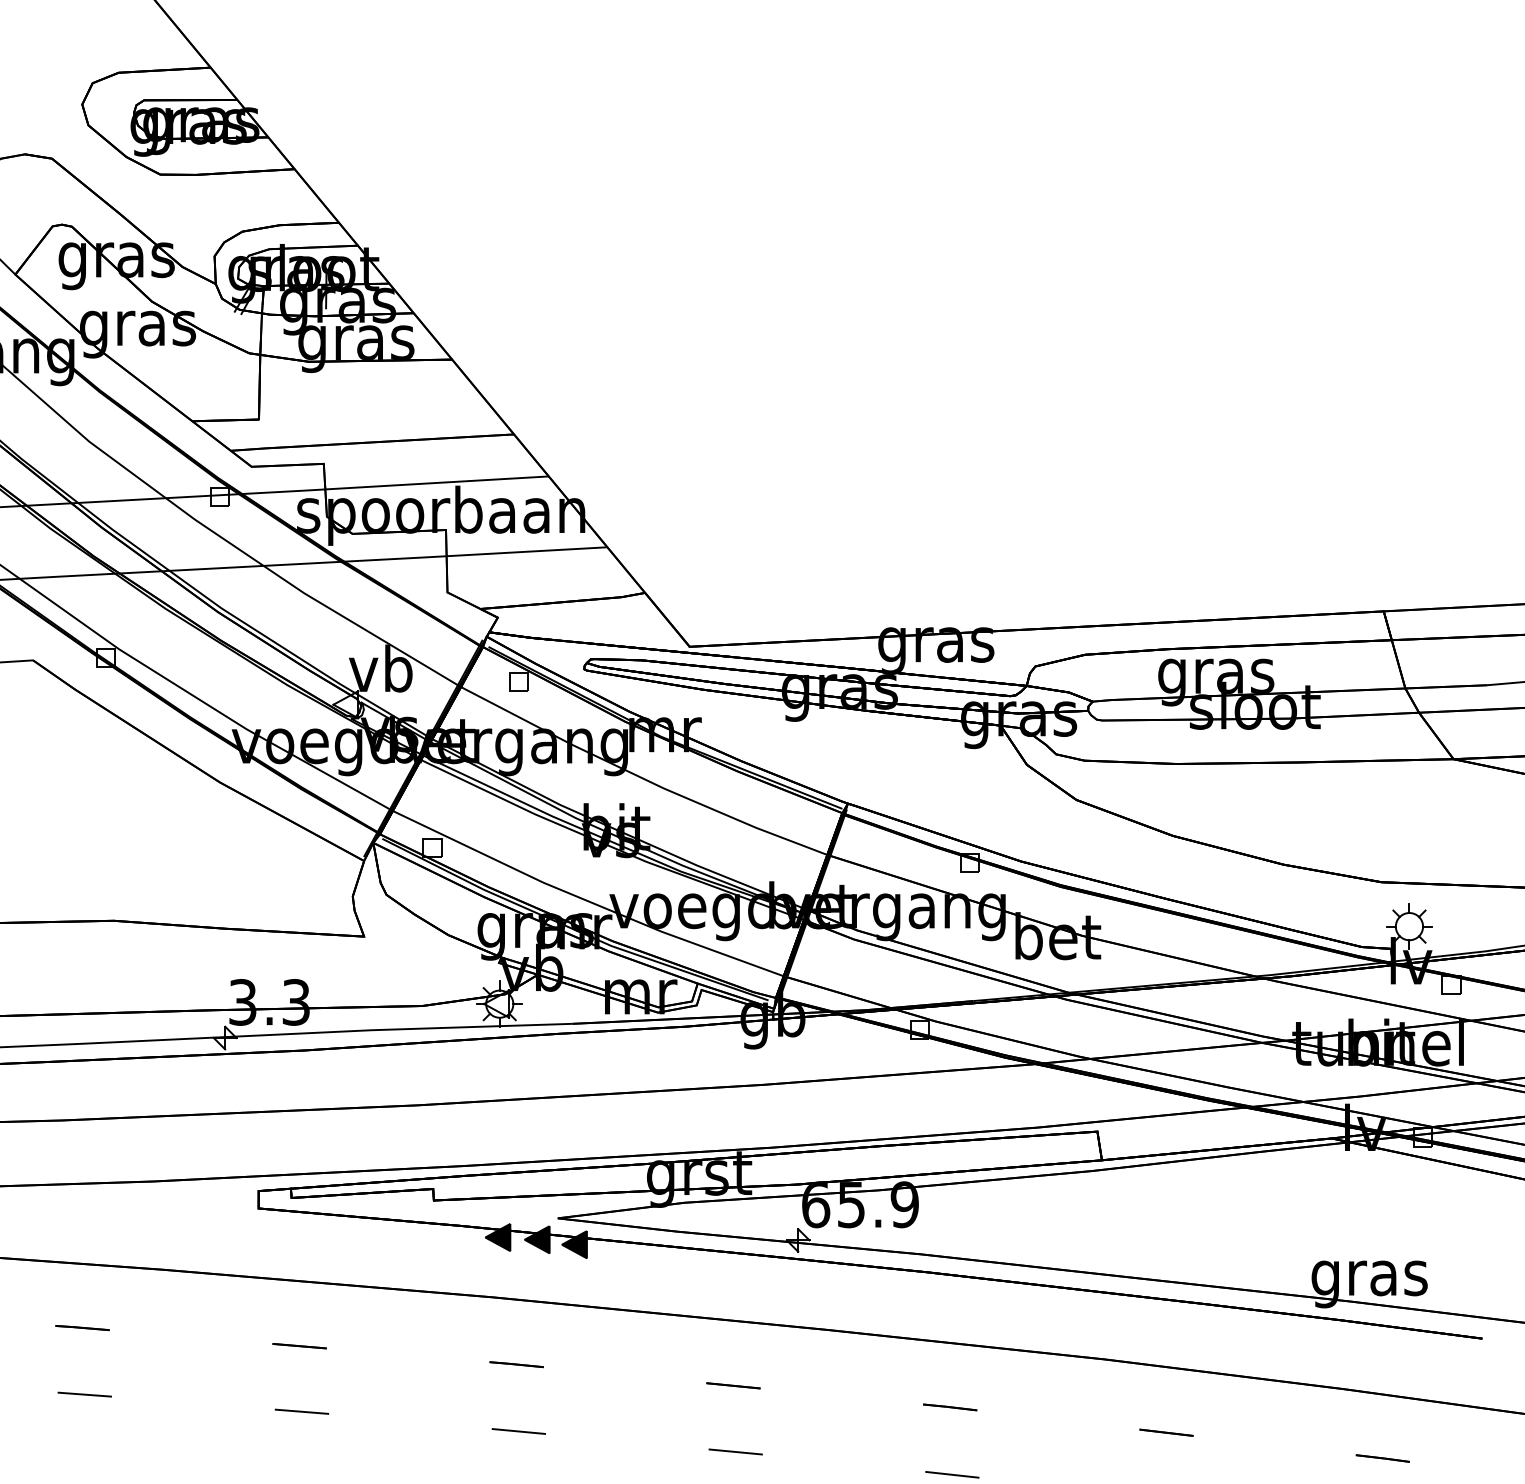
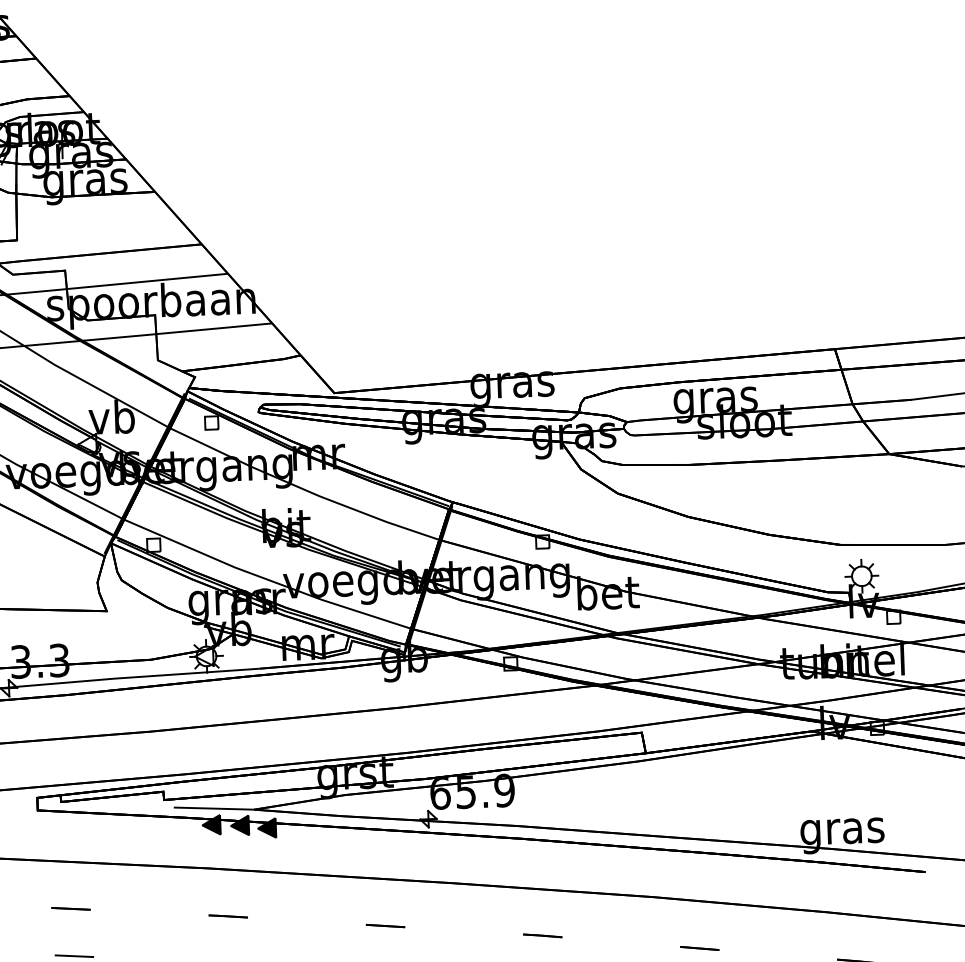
line: (502, 1214) -> (214, 808), added

